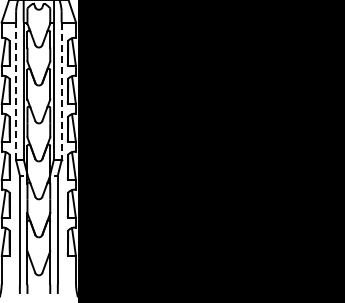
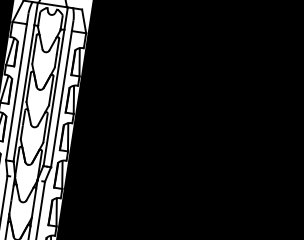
line: (16, 91) -> (16, 92), dashed -> solid
line: (61, 91) -> (61, 99), dashed -> solid

